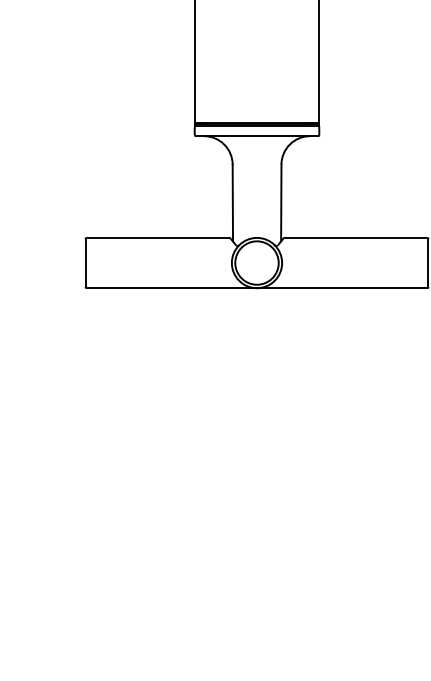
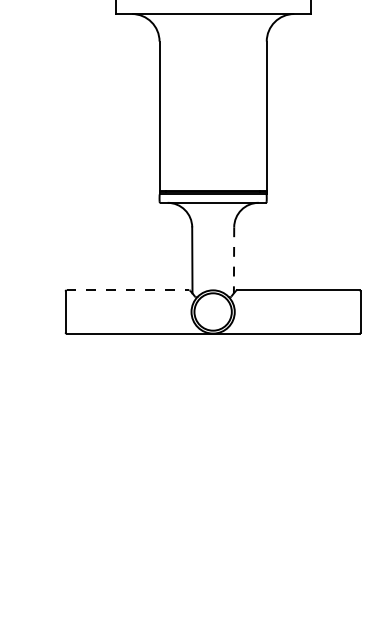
line: (281, 203) -> (234, 260), solid -> dashed
line: (158, 238) -> (128, 290), solid -> dashed

